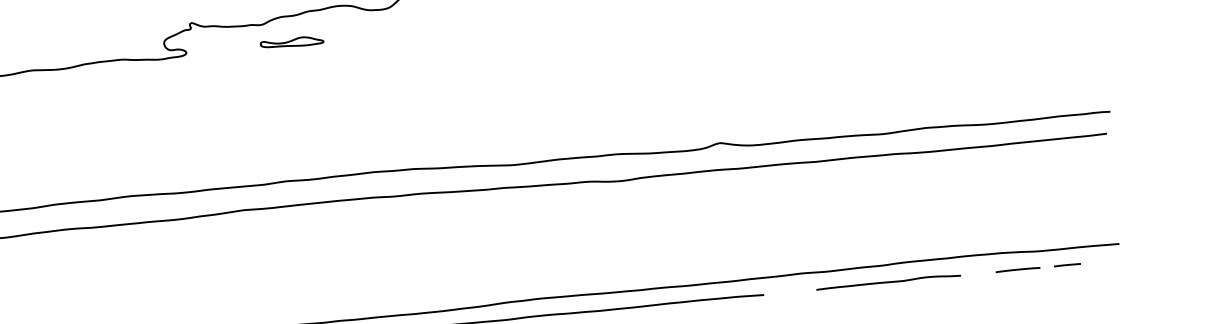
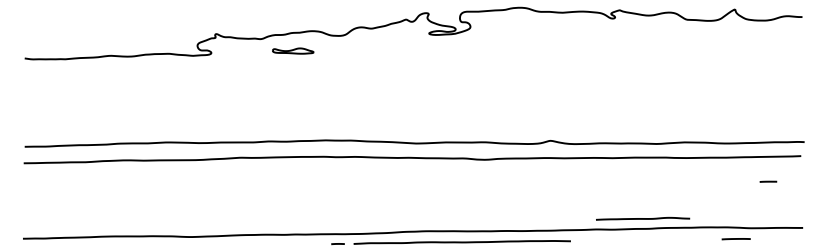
part: (292, 41) -> (293, 50), moved
line: (1067, 264) -> (768, 181), moved
curve: (889, 281) -> (643, 218), moved

